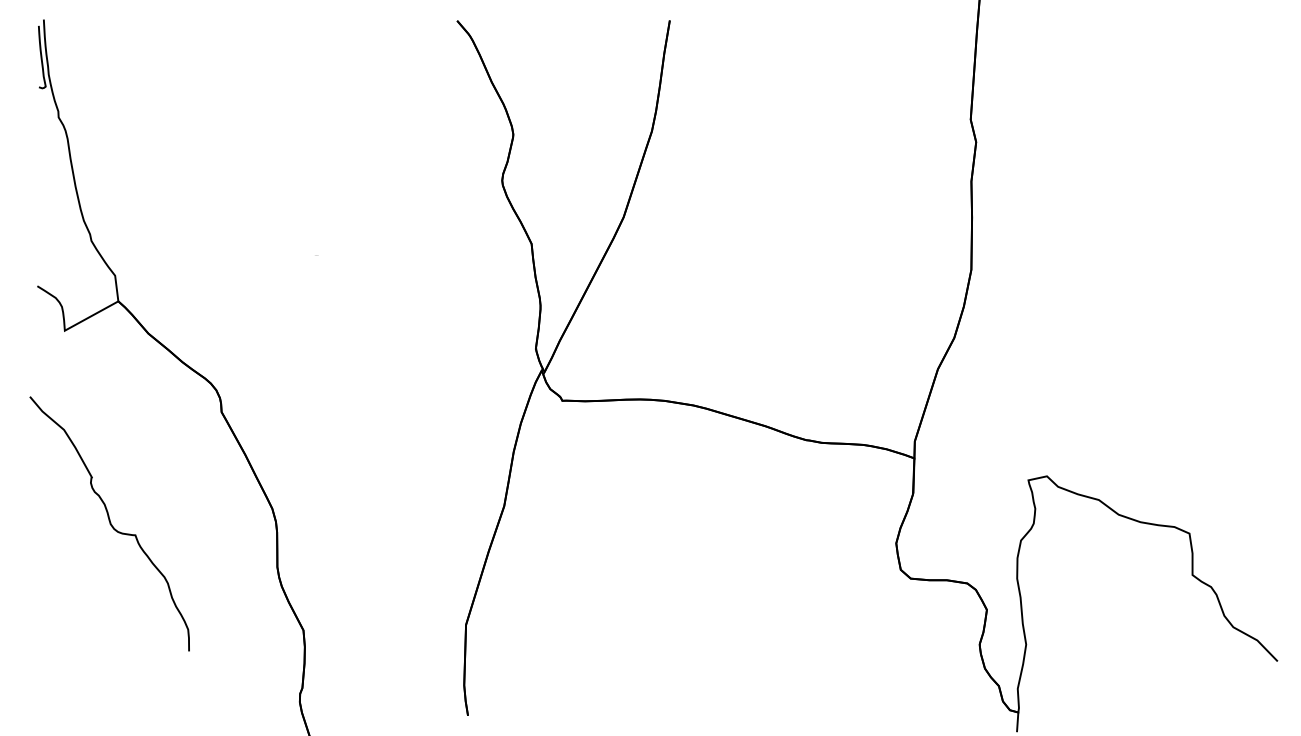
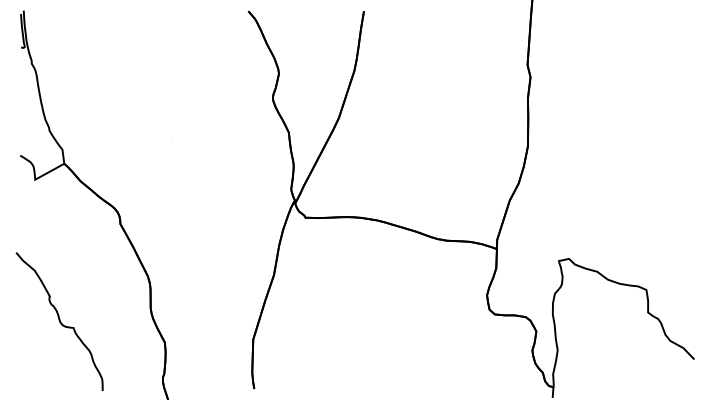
curve: (109, 523) -> (59, 321), moved

